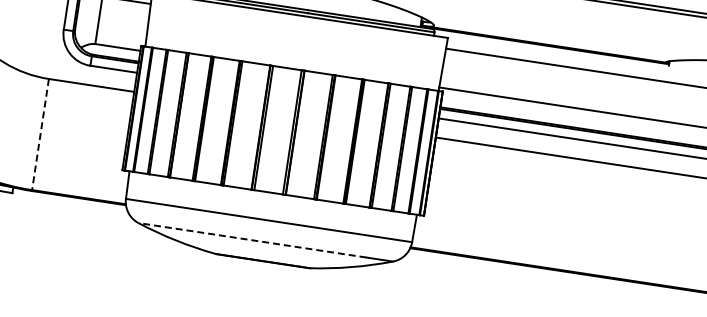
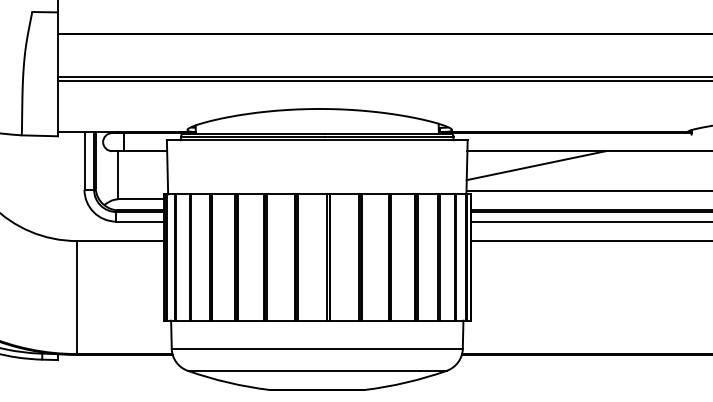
line: (511, 73) -> (536, 165), added
line: (40, 134) -> (77, 297), dashed -> solid
line: (252, 239) -> (303, 370), dashed -> solid

